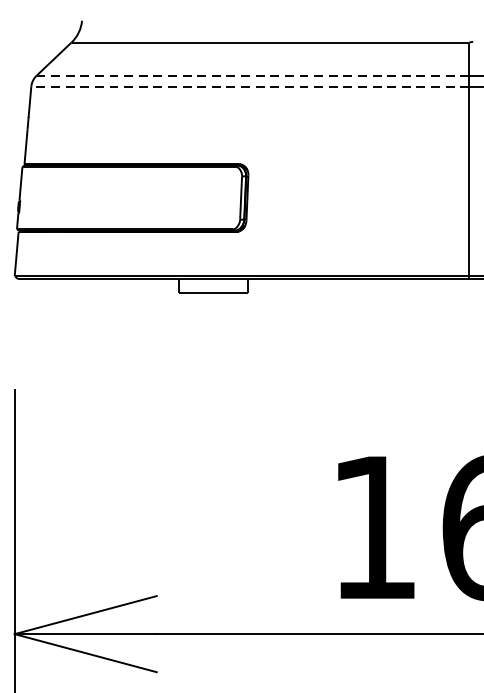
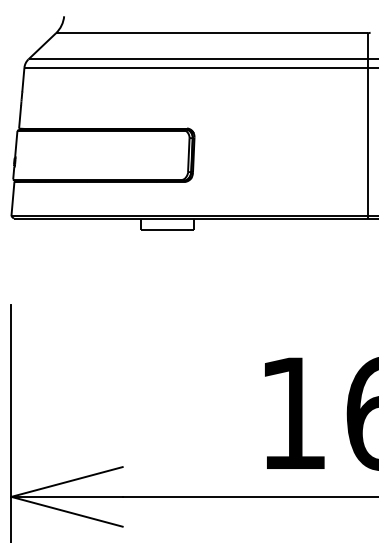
line: (253, 75) -> (198, 59), dashed -> solid
line: (249, 86) -> (195, 67), dashed -> solid

